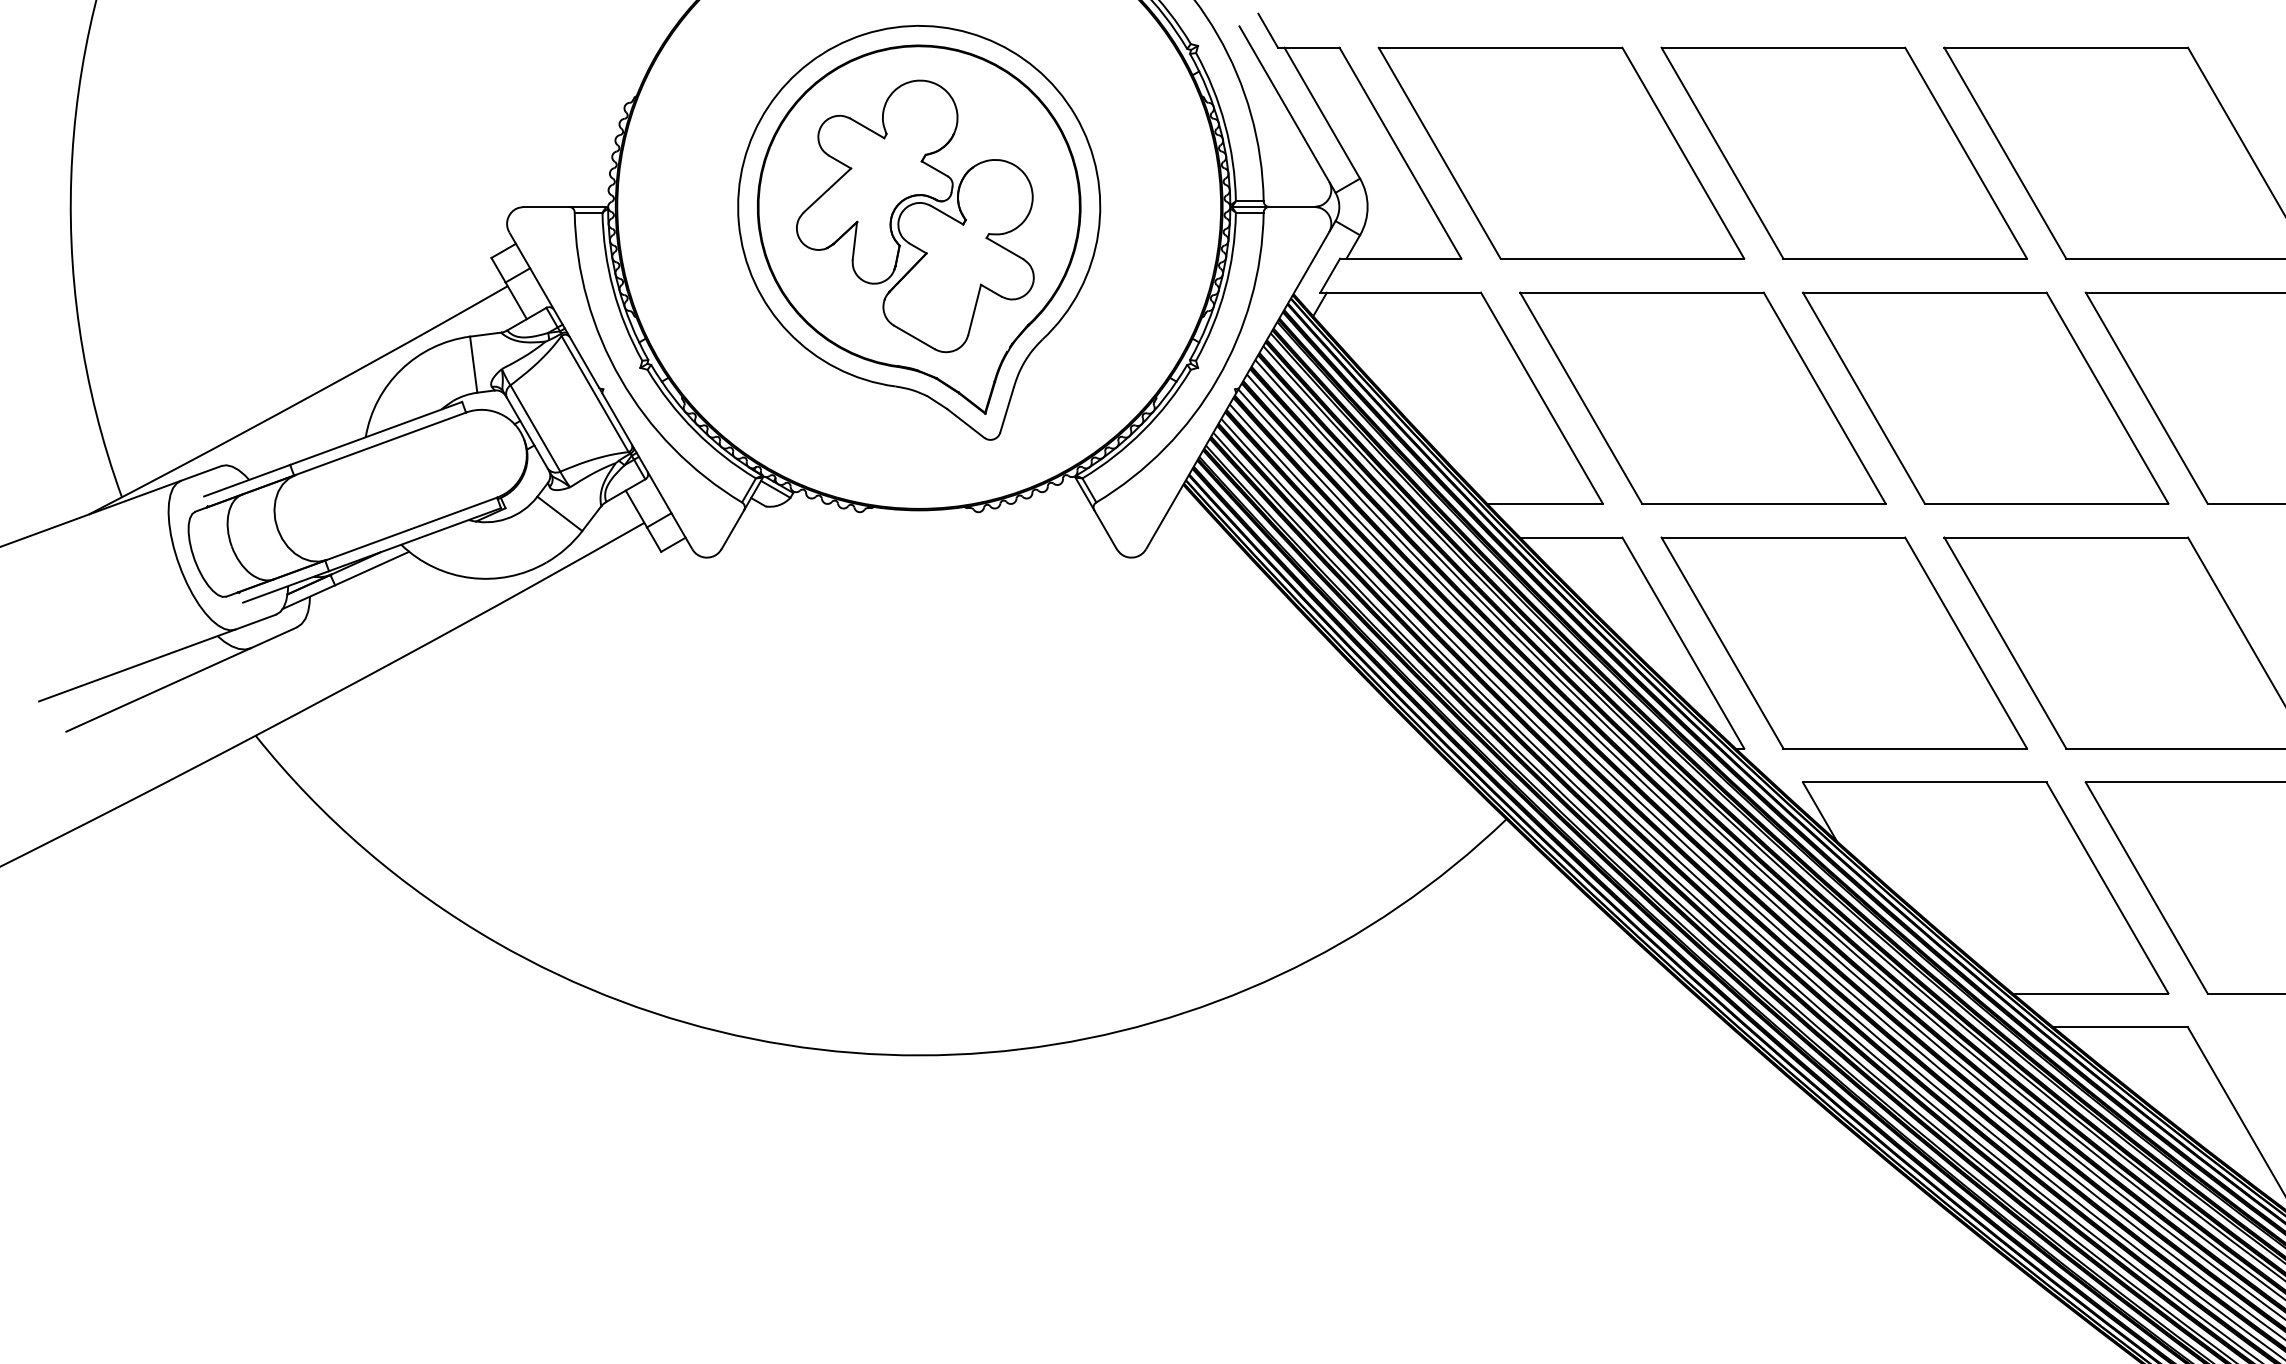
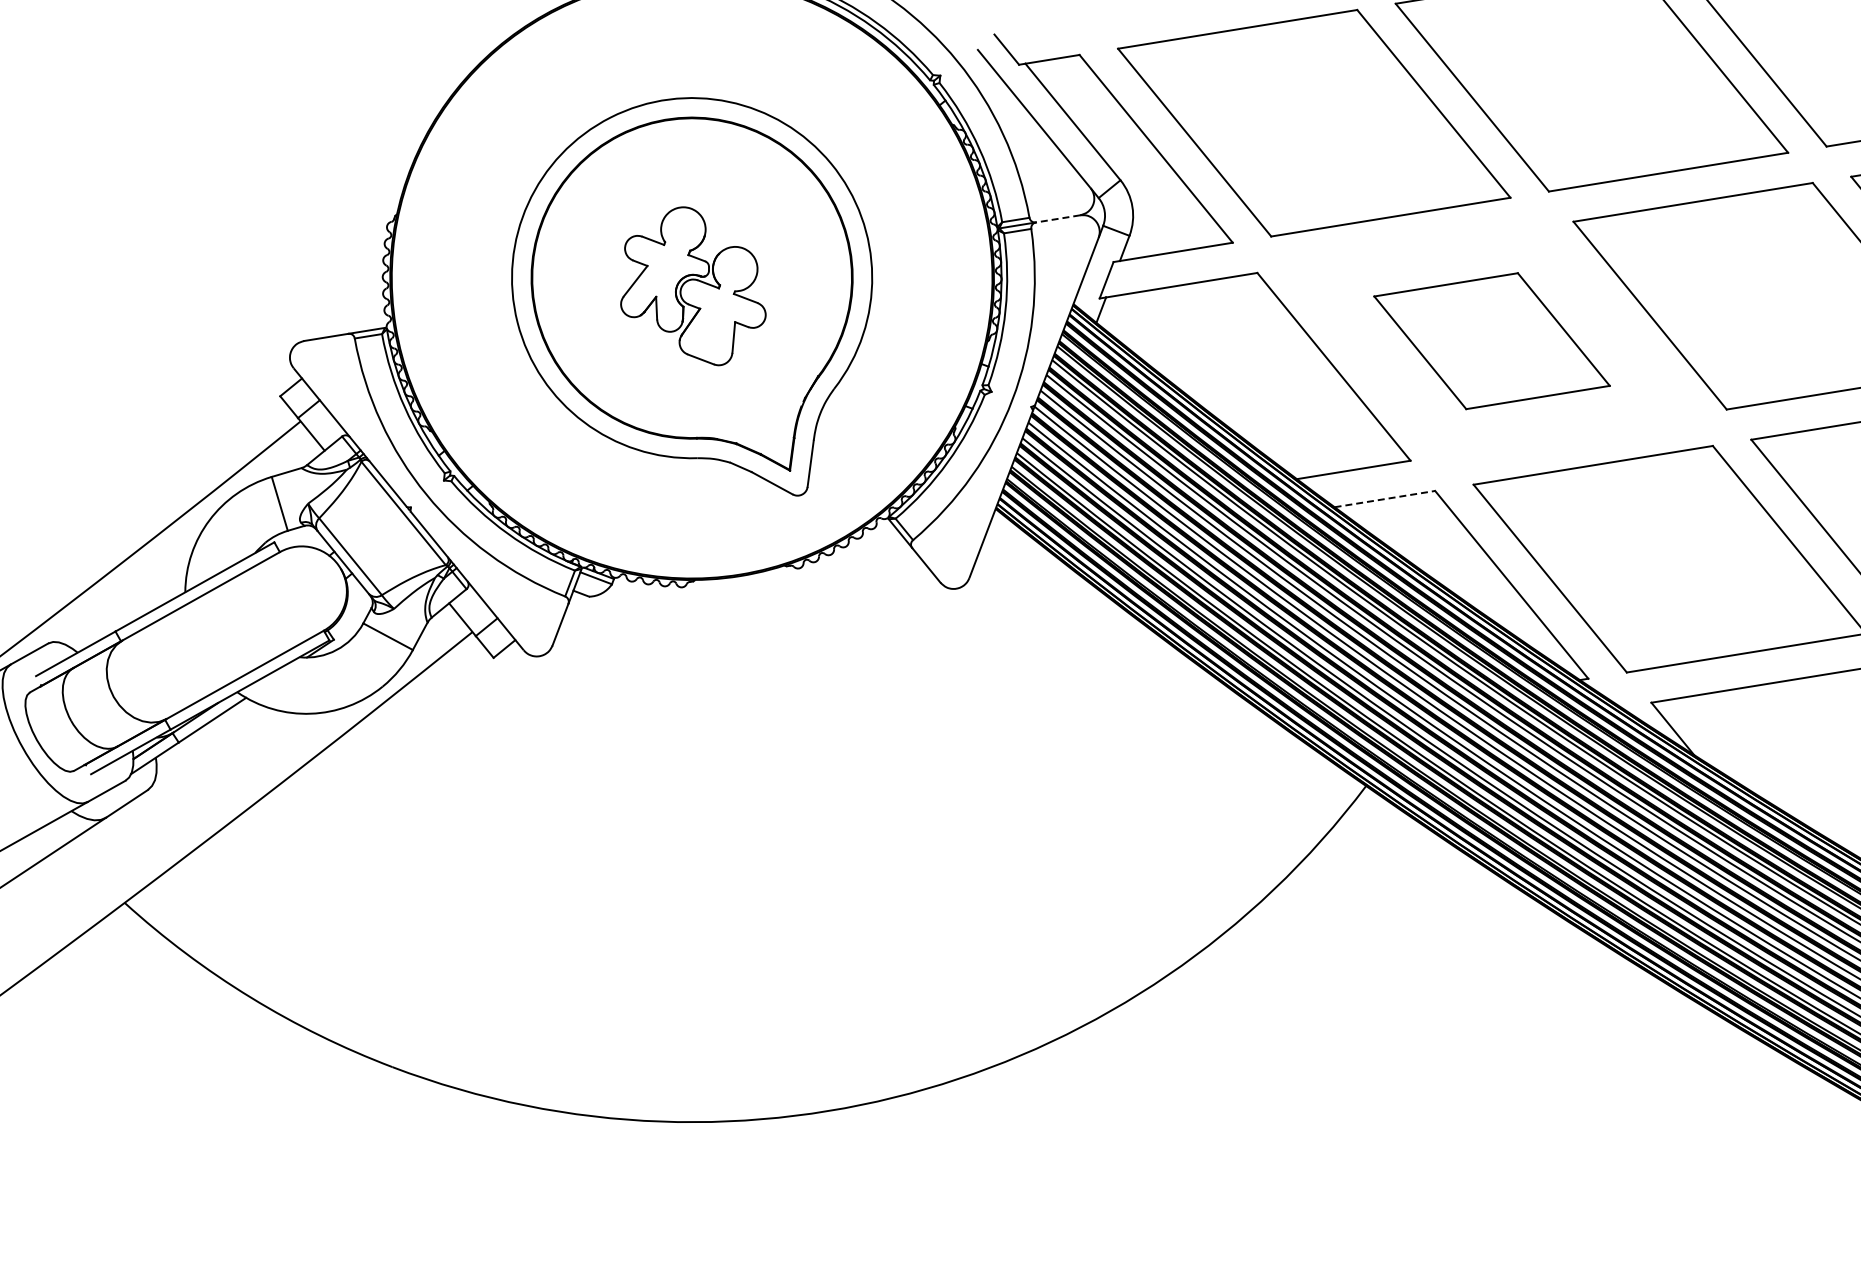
line: (1291, 206) -> (1057, 218), solid -> dashed
part: (915, 216) -> (690, 288), size x0.6
part: (1702, 397) -> (1491, 340), size x0.6
line: (1571, 537) -> (1385, 498), solid -> dashed

